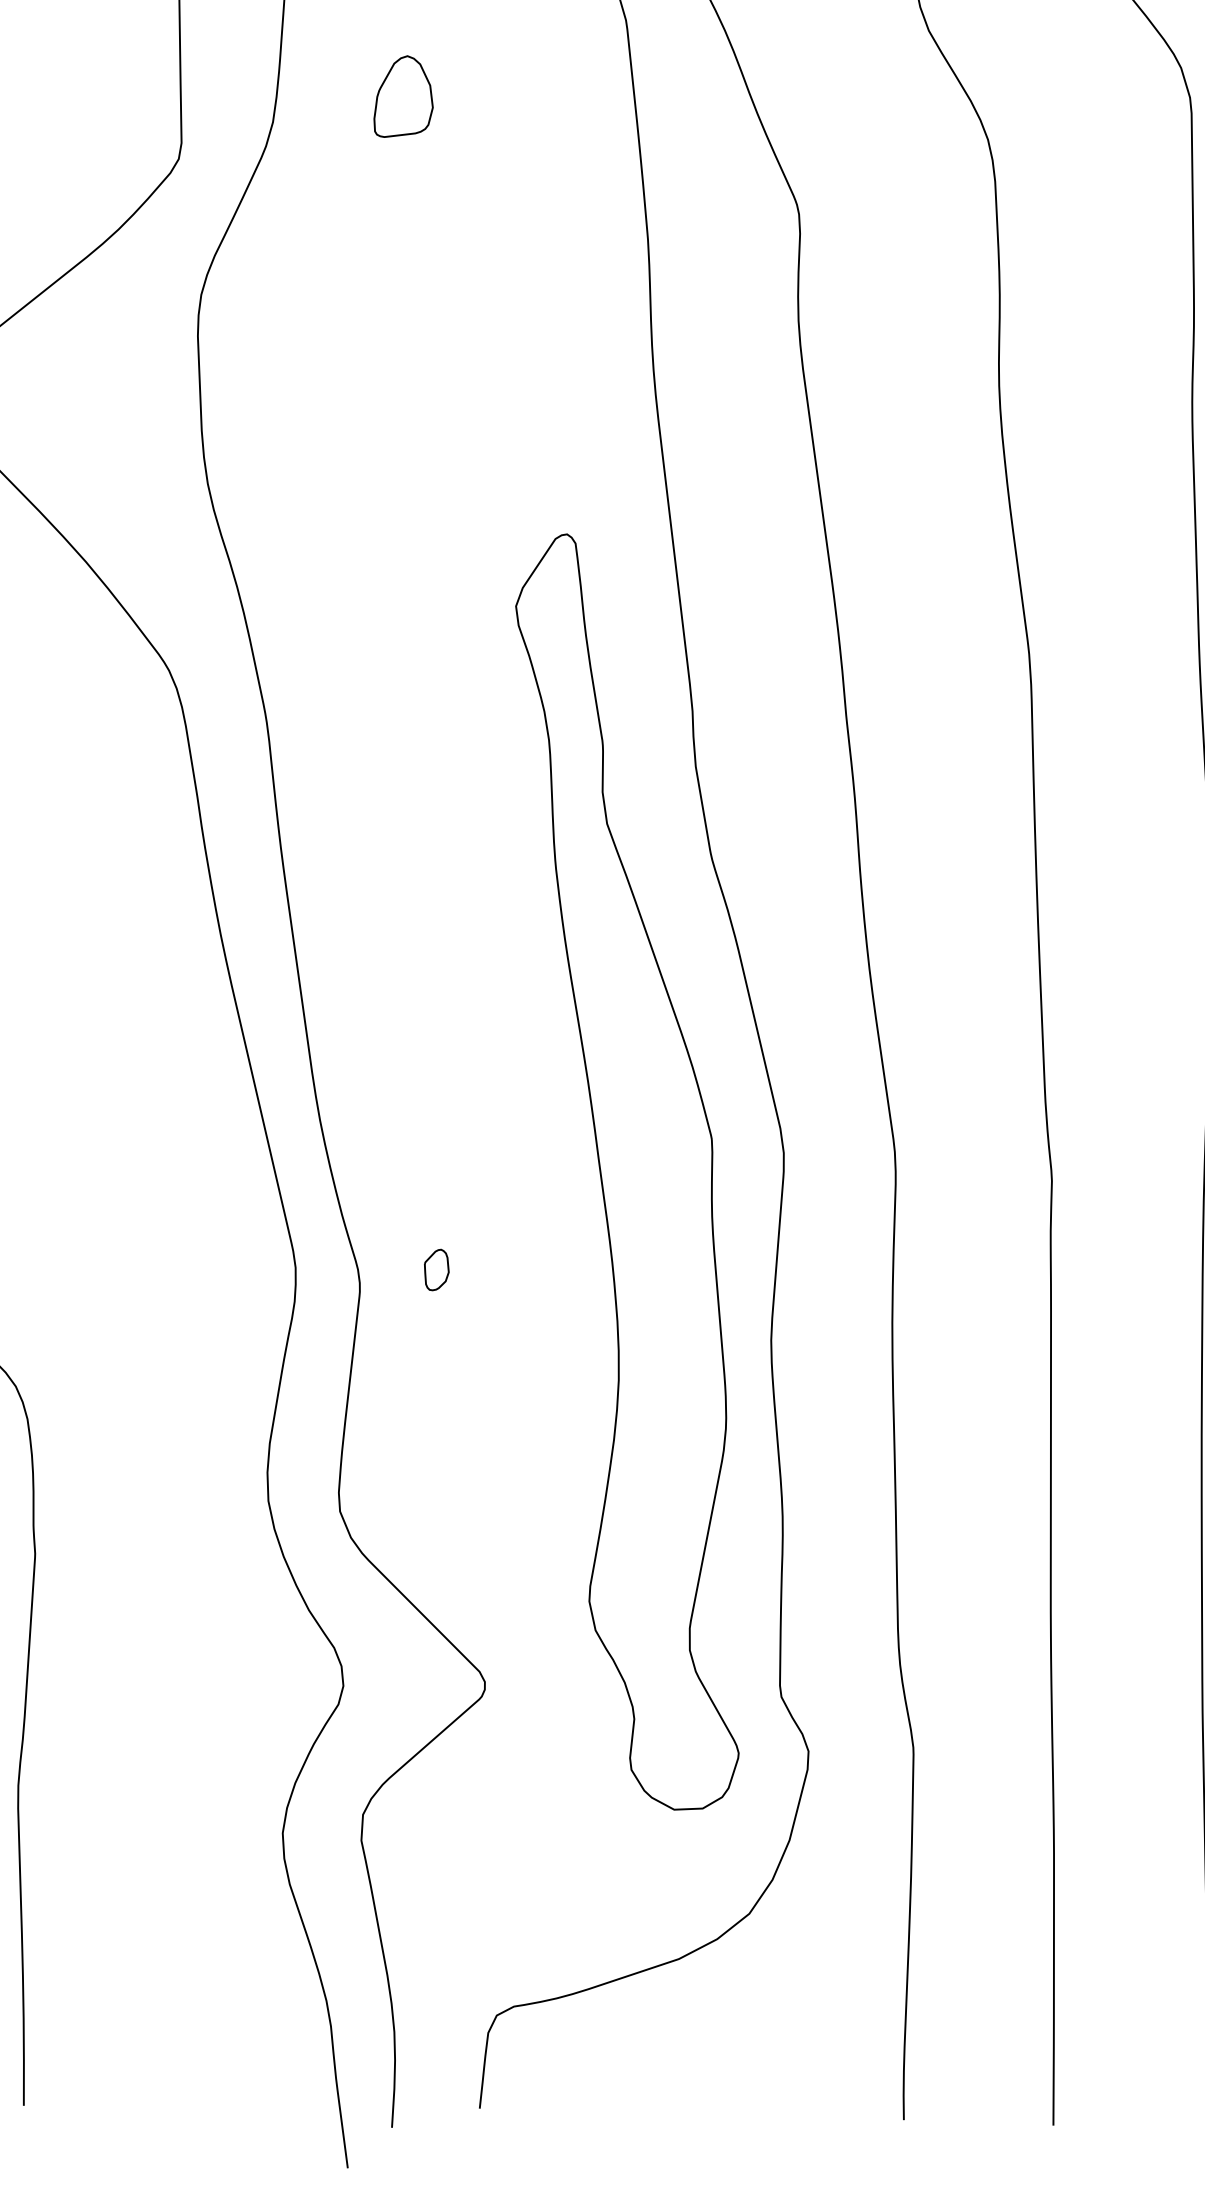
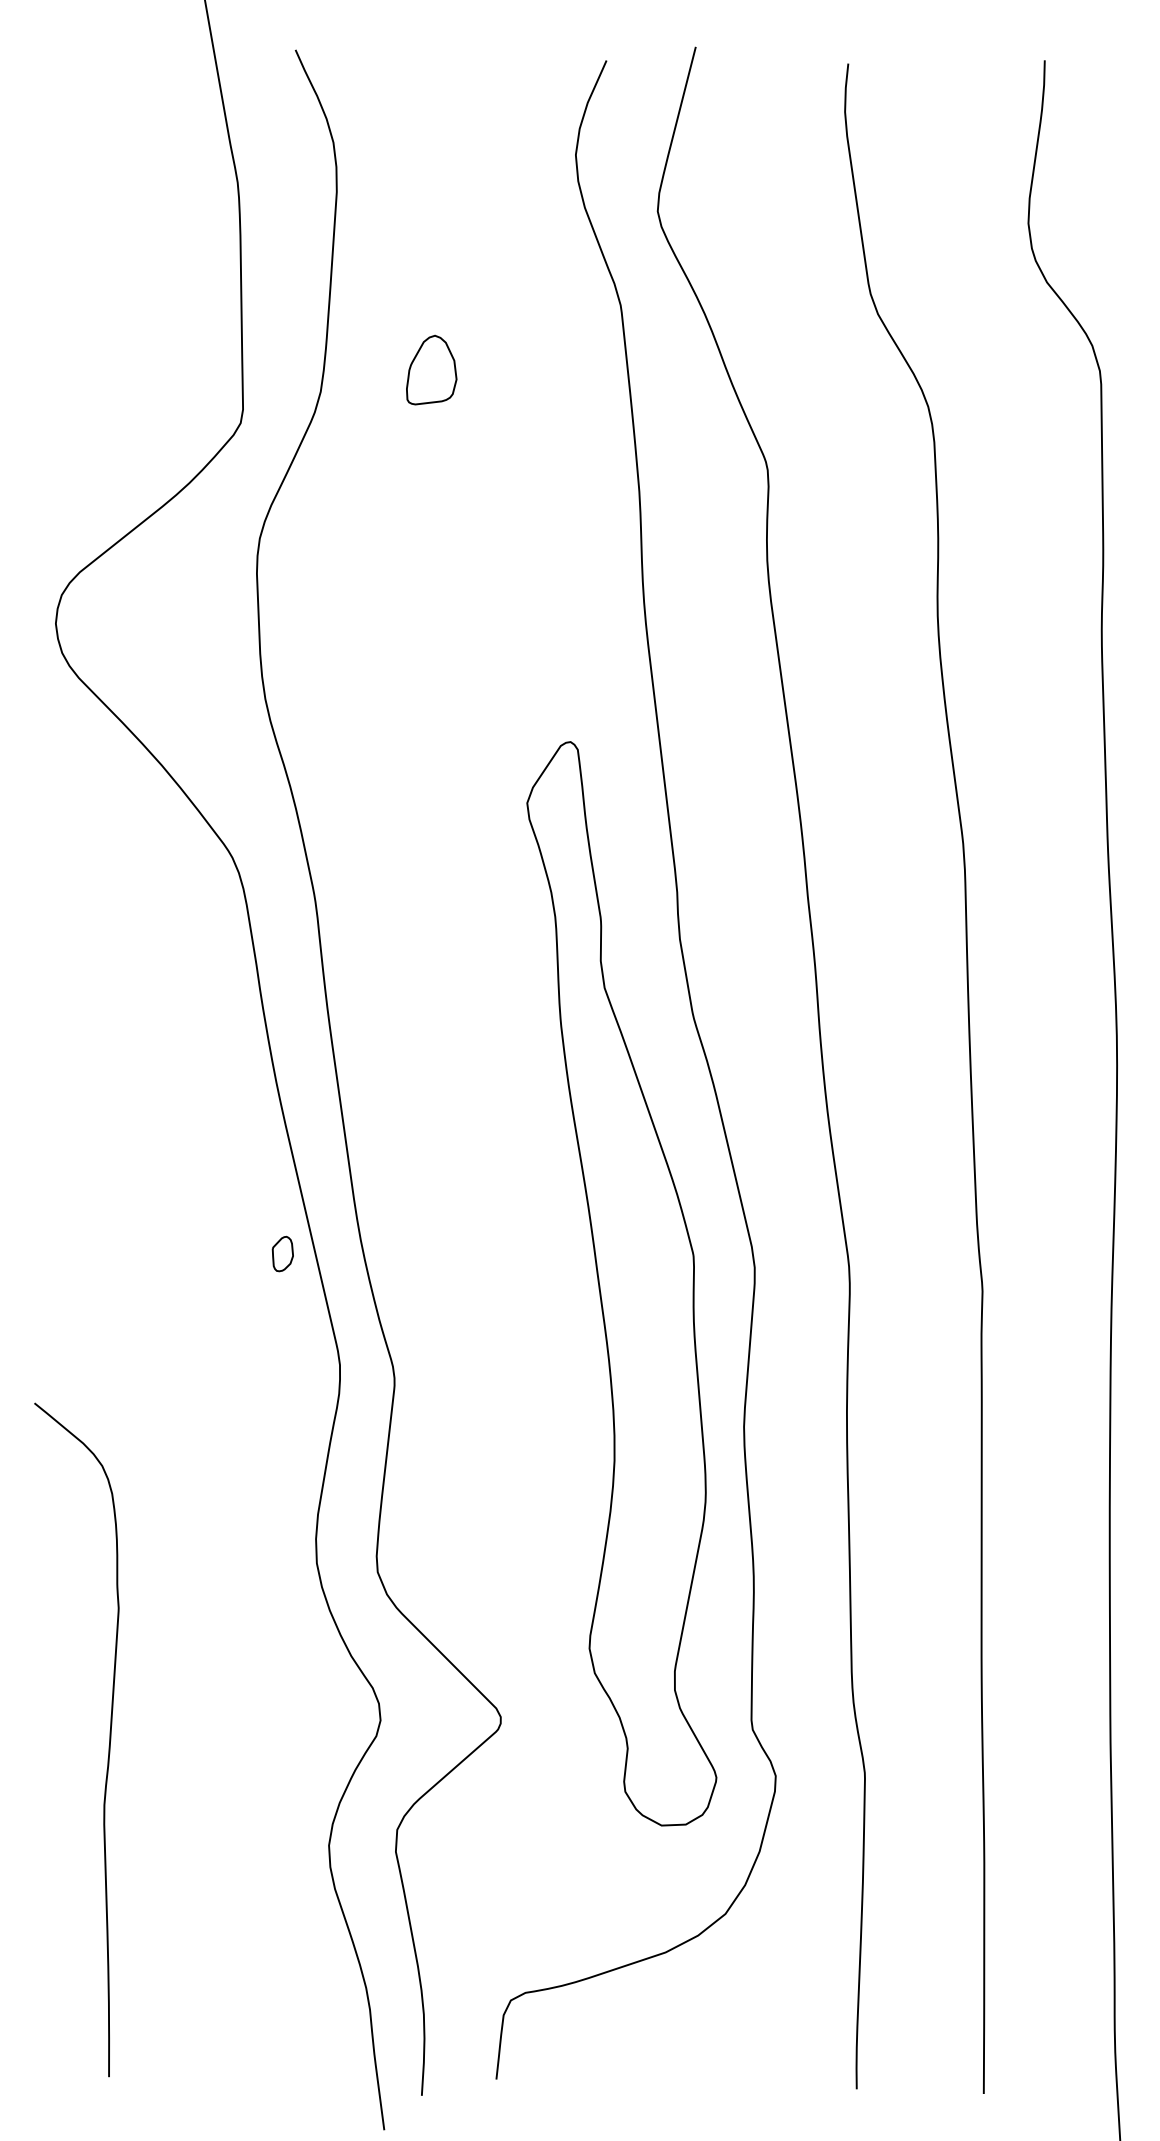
part: (436, 1269) -> (282, 1253), moved

